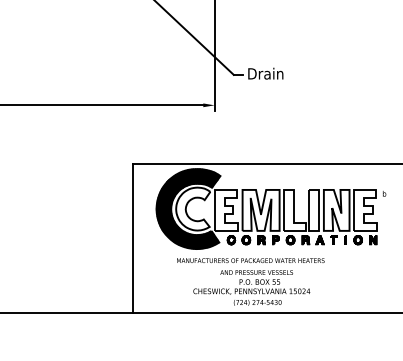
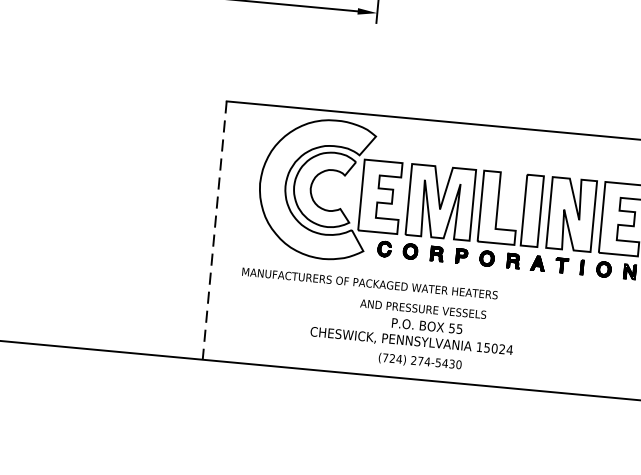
hatch: (188, 209) -> (315, 189), removed
line: (132, 238) -> (213, 230), solid -> dashed
text: (250, 260) -> (369, 283), moved

